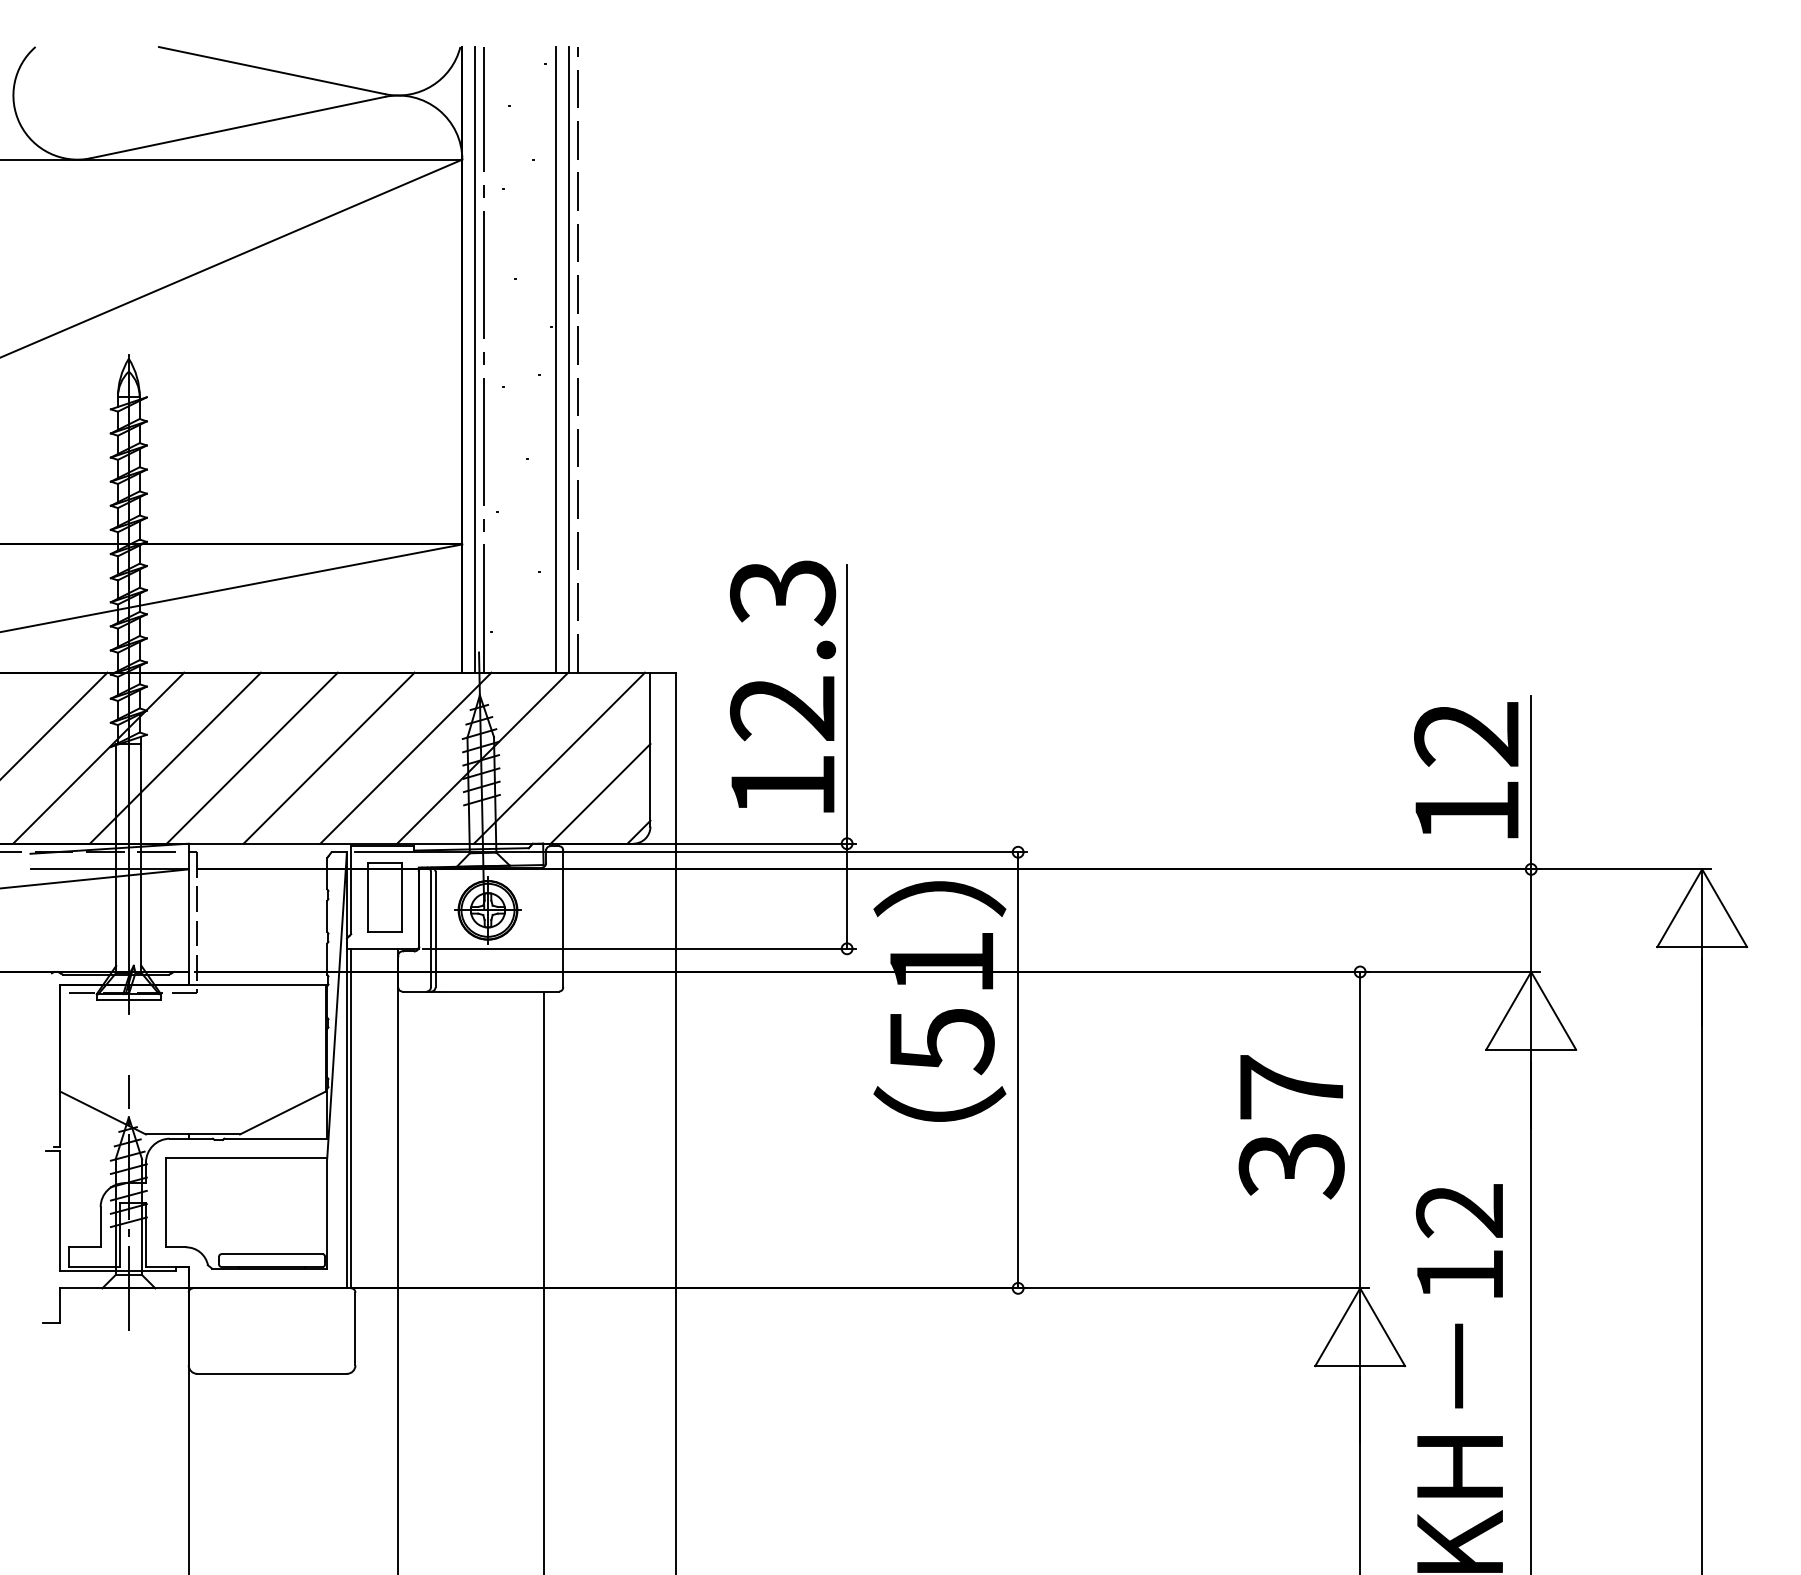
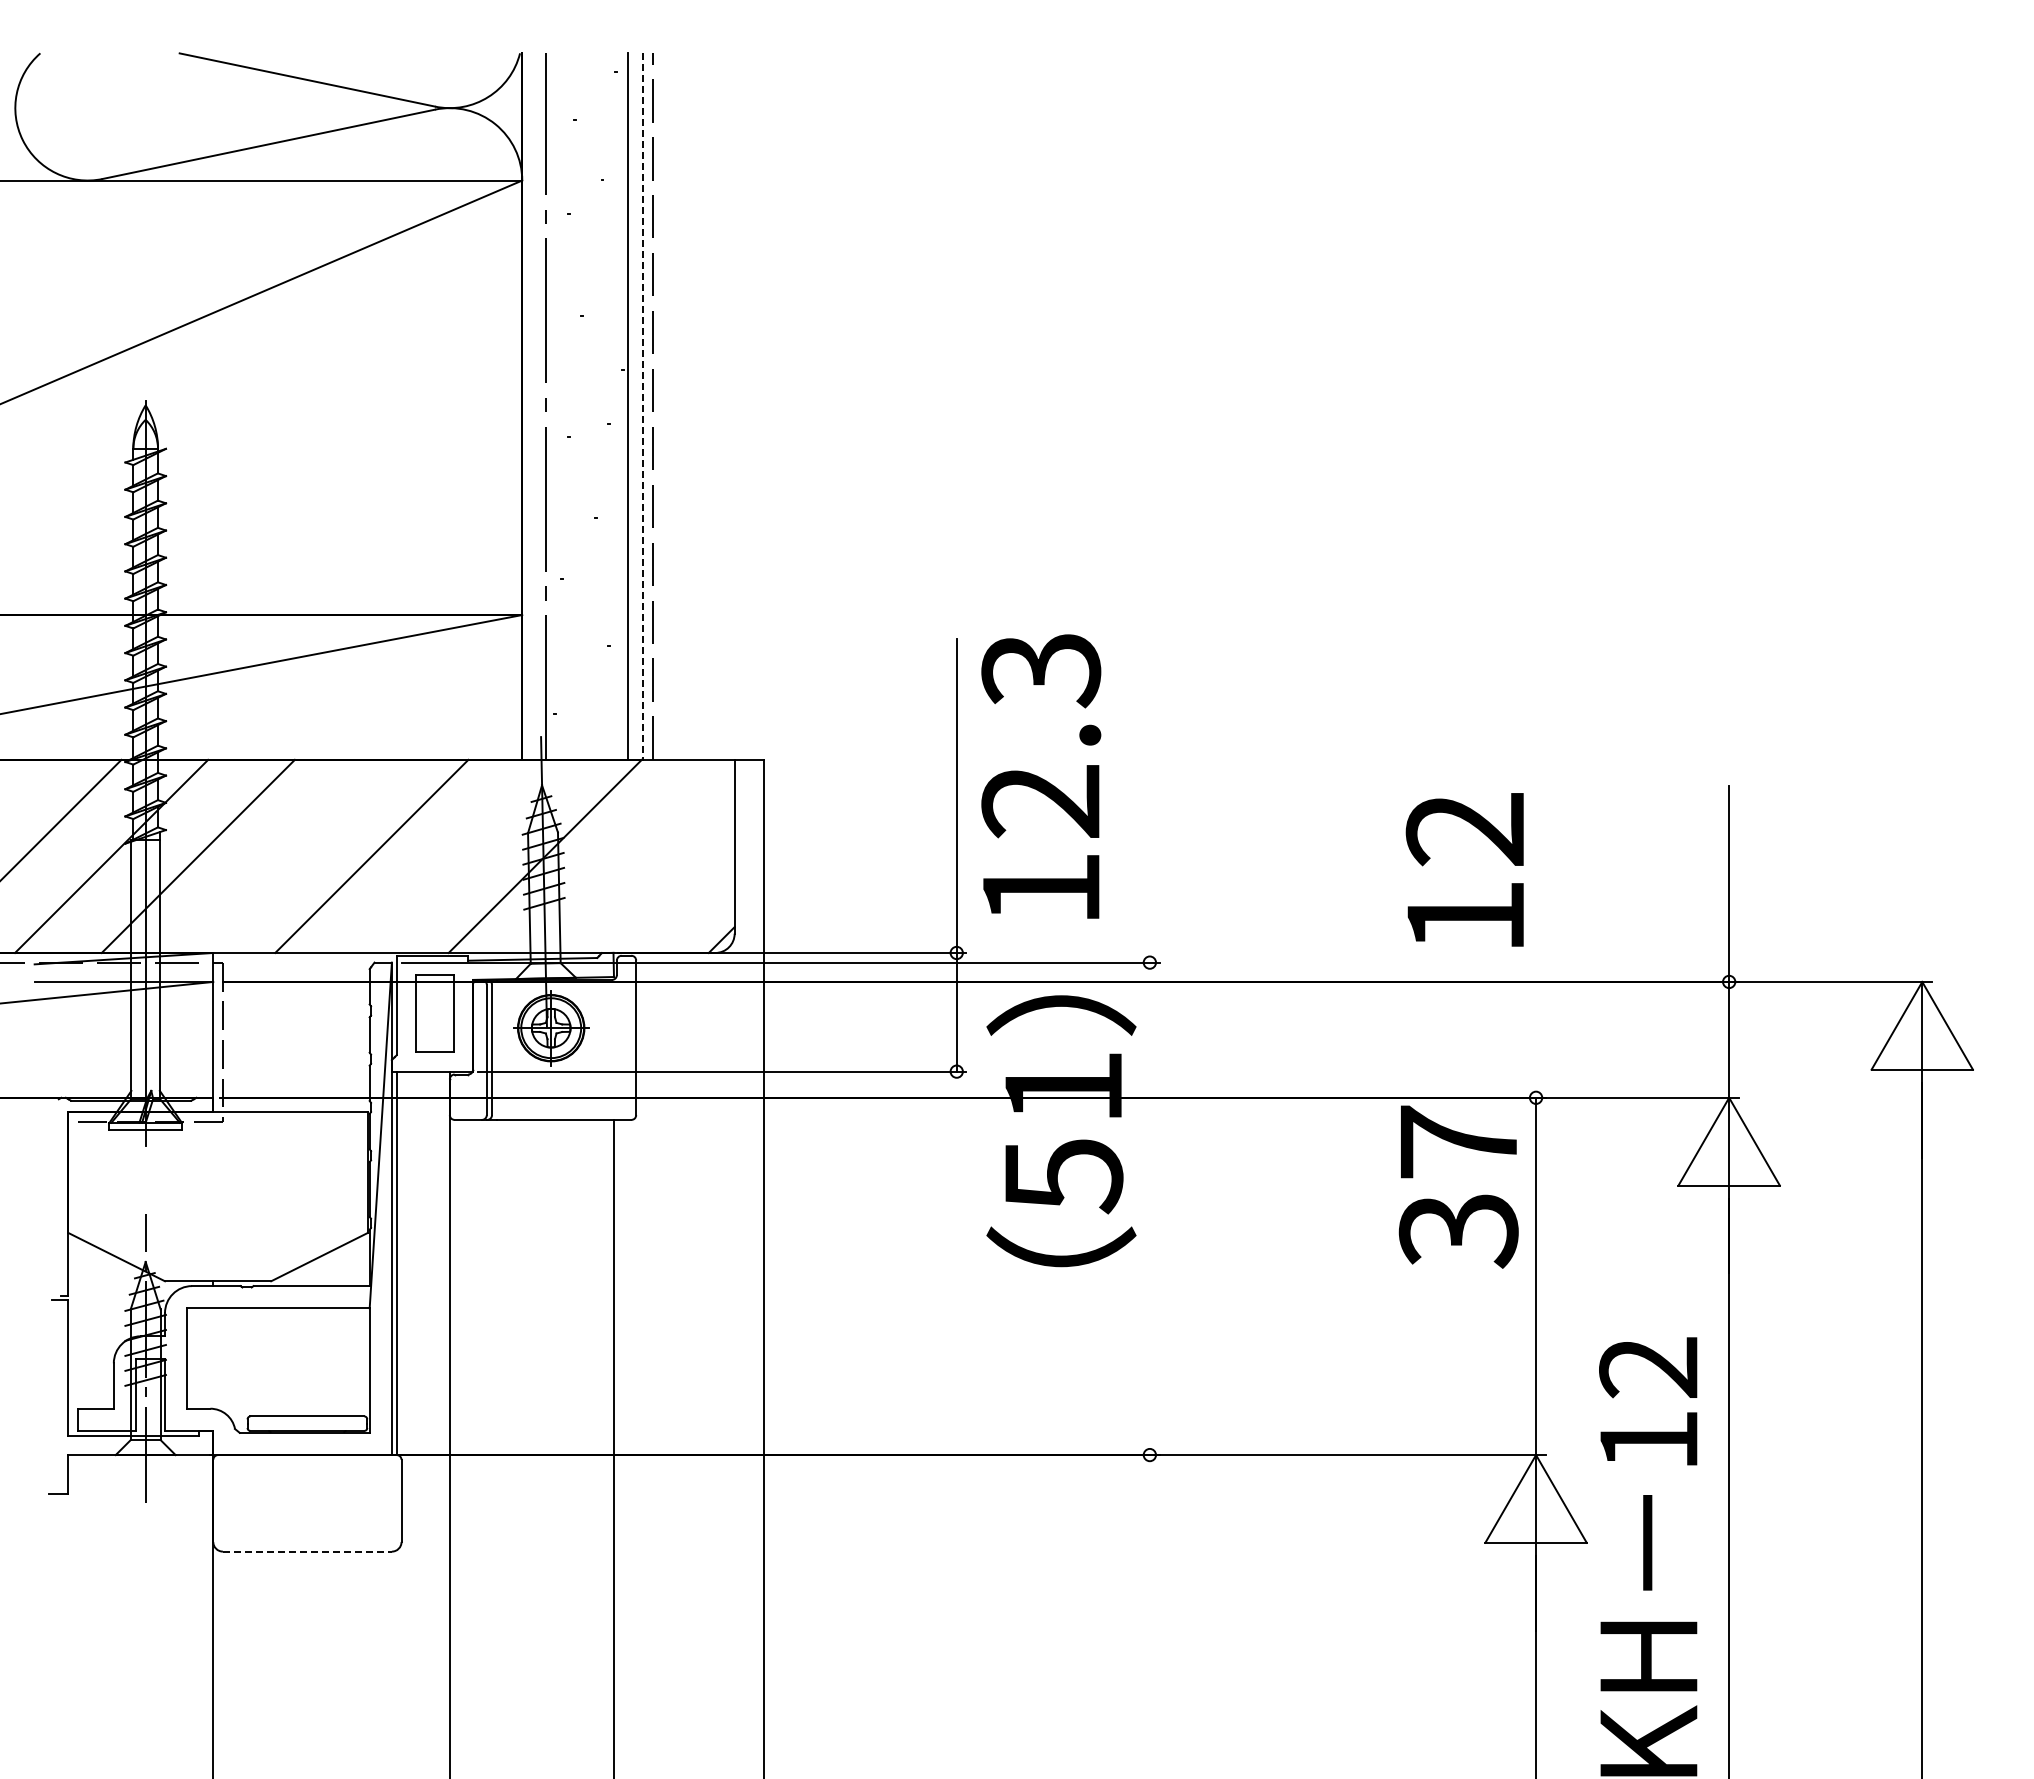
line: (474, 359) -> (536, 406), removed
line: (568, 360) -> (642, 407), solid -> dashed
text: (783, 686) -> (1041, 776), moved
line: (251, 757) -> (284, 855), removed
line: (405, 757) -> (458, 855), removed
line: (559, 757) -> (631, 855), removed
text: (1465, 769) -> (1464, 869), moved
line: (600, 793) -> (678, 896), removed
line: (1017, 1070) -> (1149, 1208), removed
text: (1291, 1126) -> (1458, 1186), moved
line: (272, 1373) -> (307, 1551), solid -> dashed

